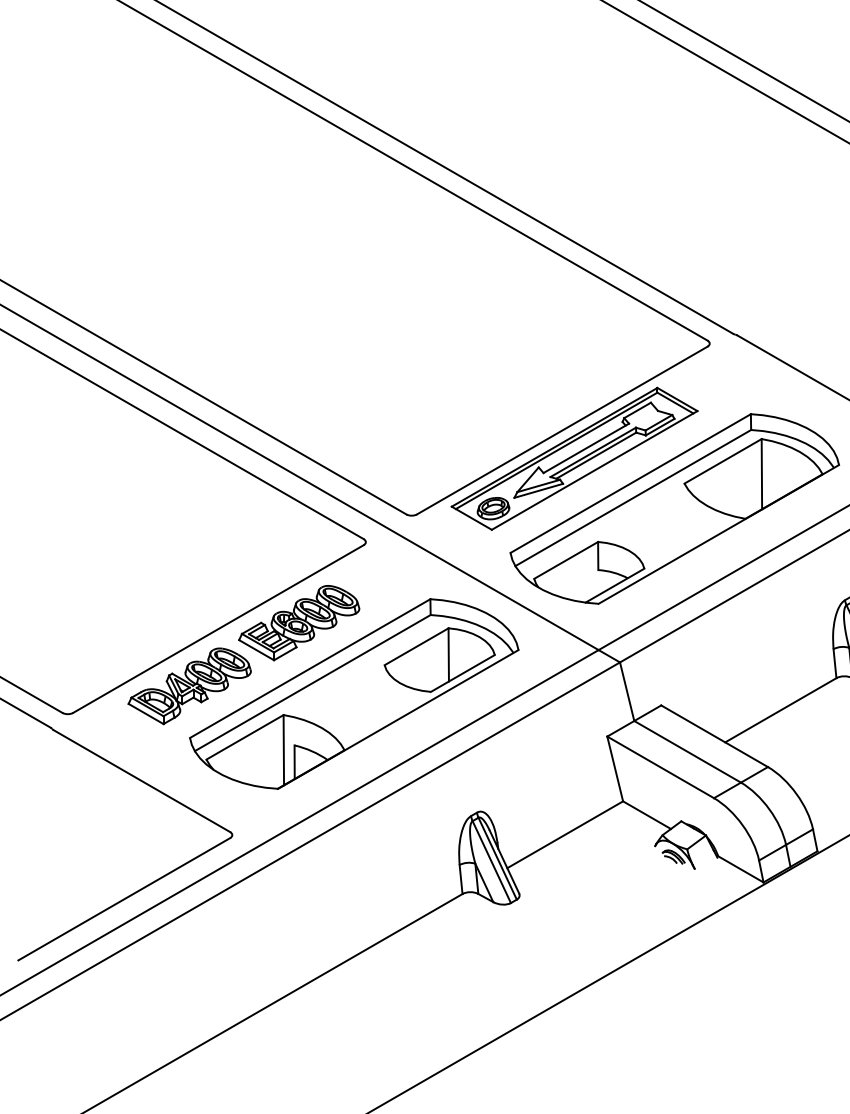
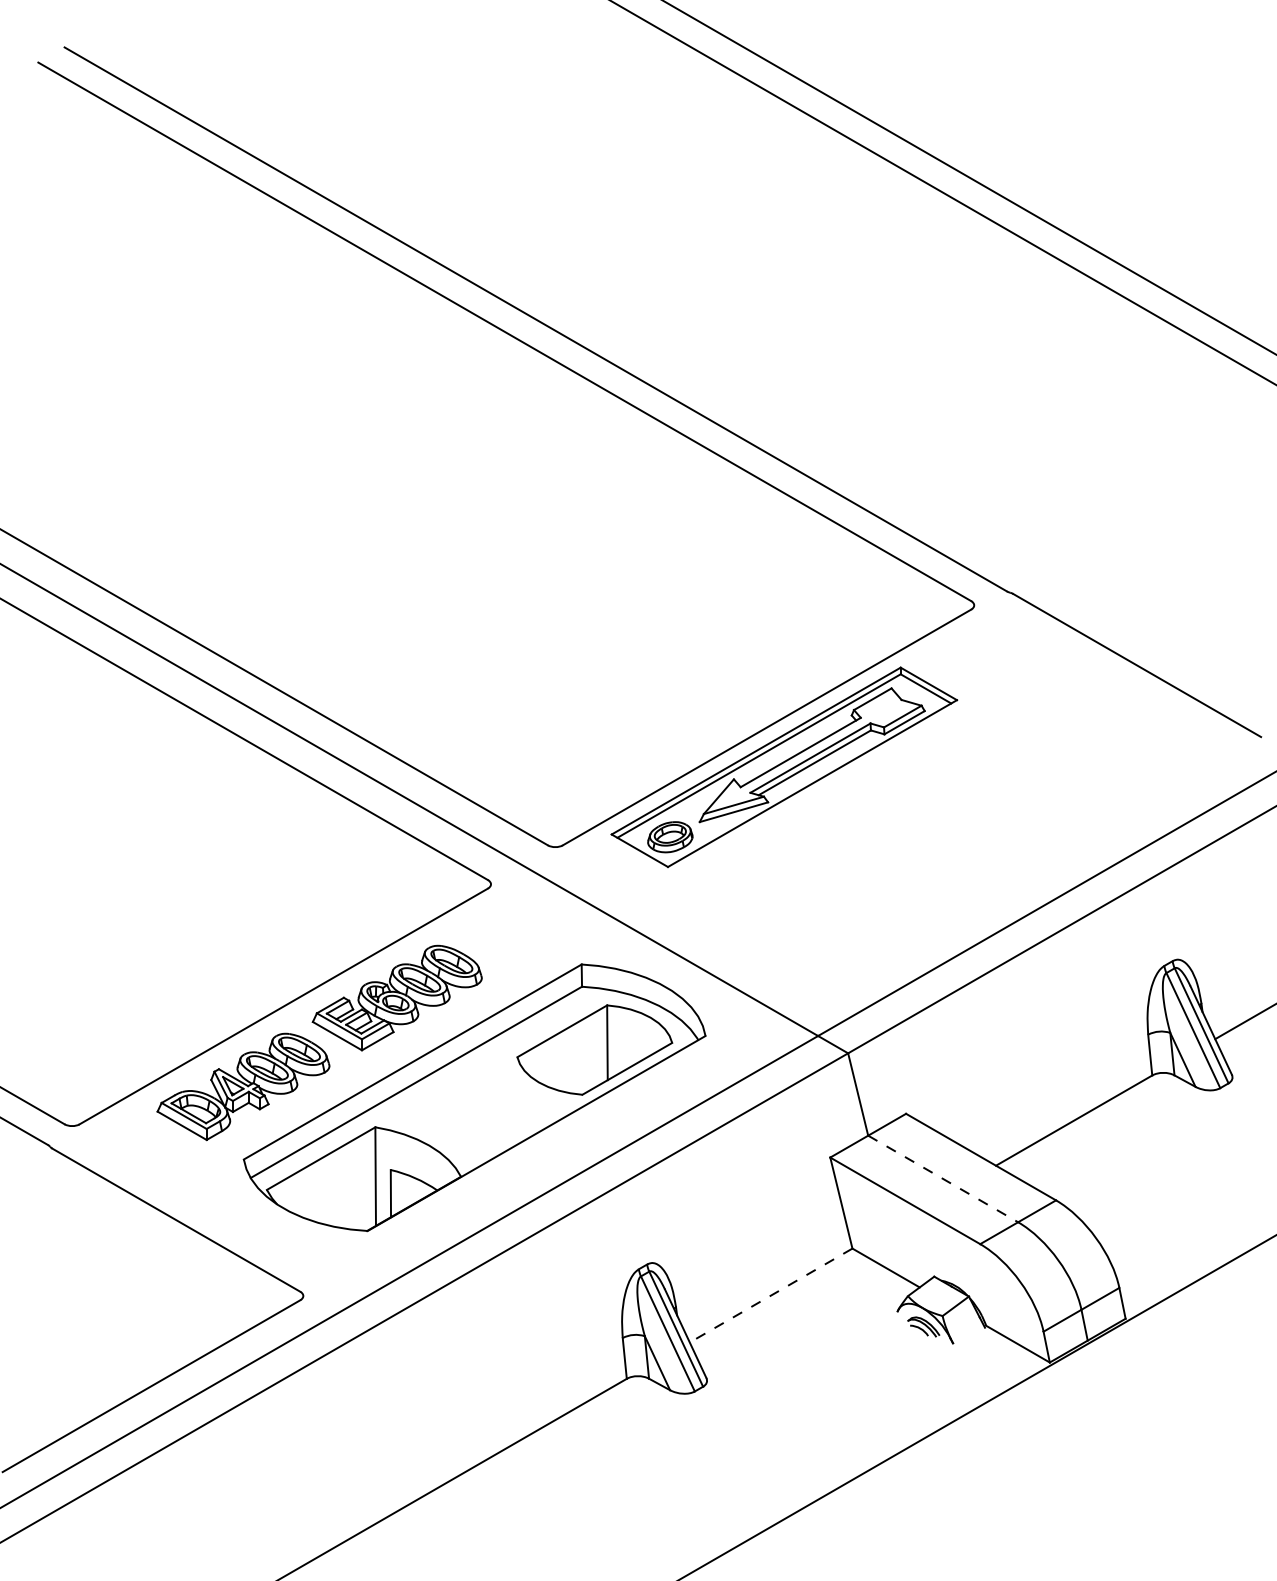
part: (674, 508) -> (924, 837), removed
line: (687, 751) -> (943, 1178), solid -> dashed
line: (565, 834) -> (771, 1295), solid -> dashed

